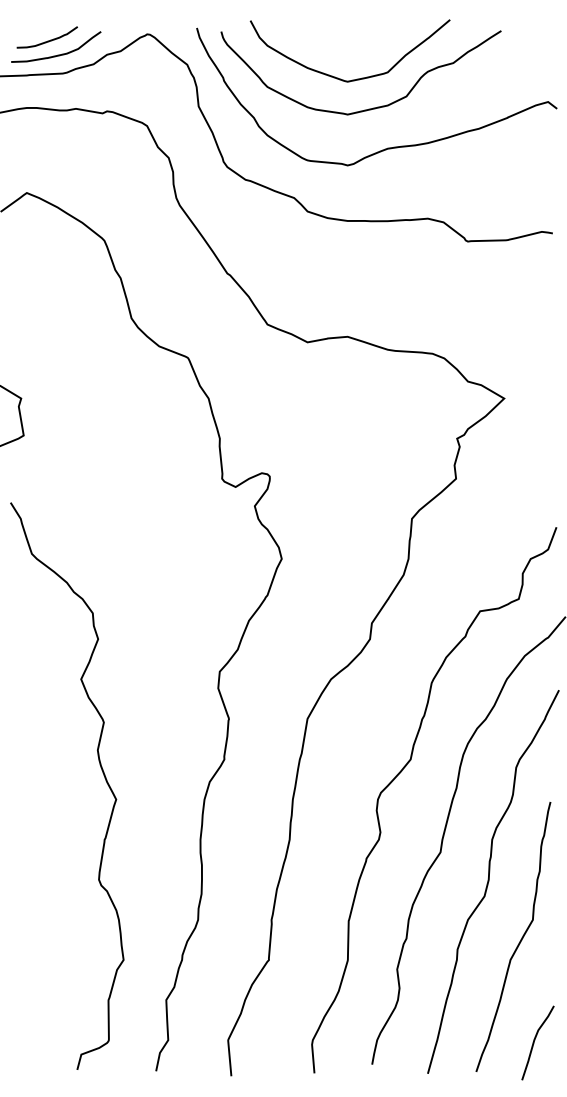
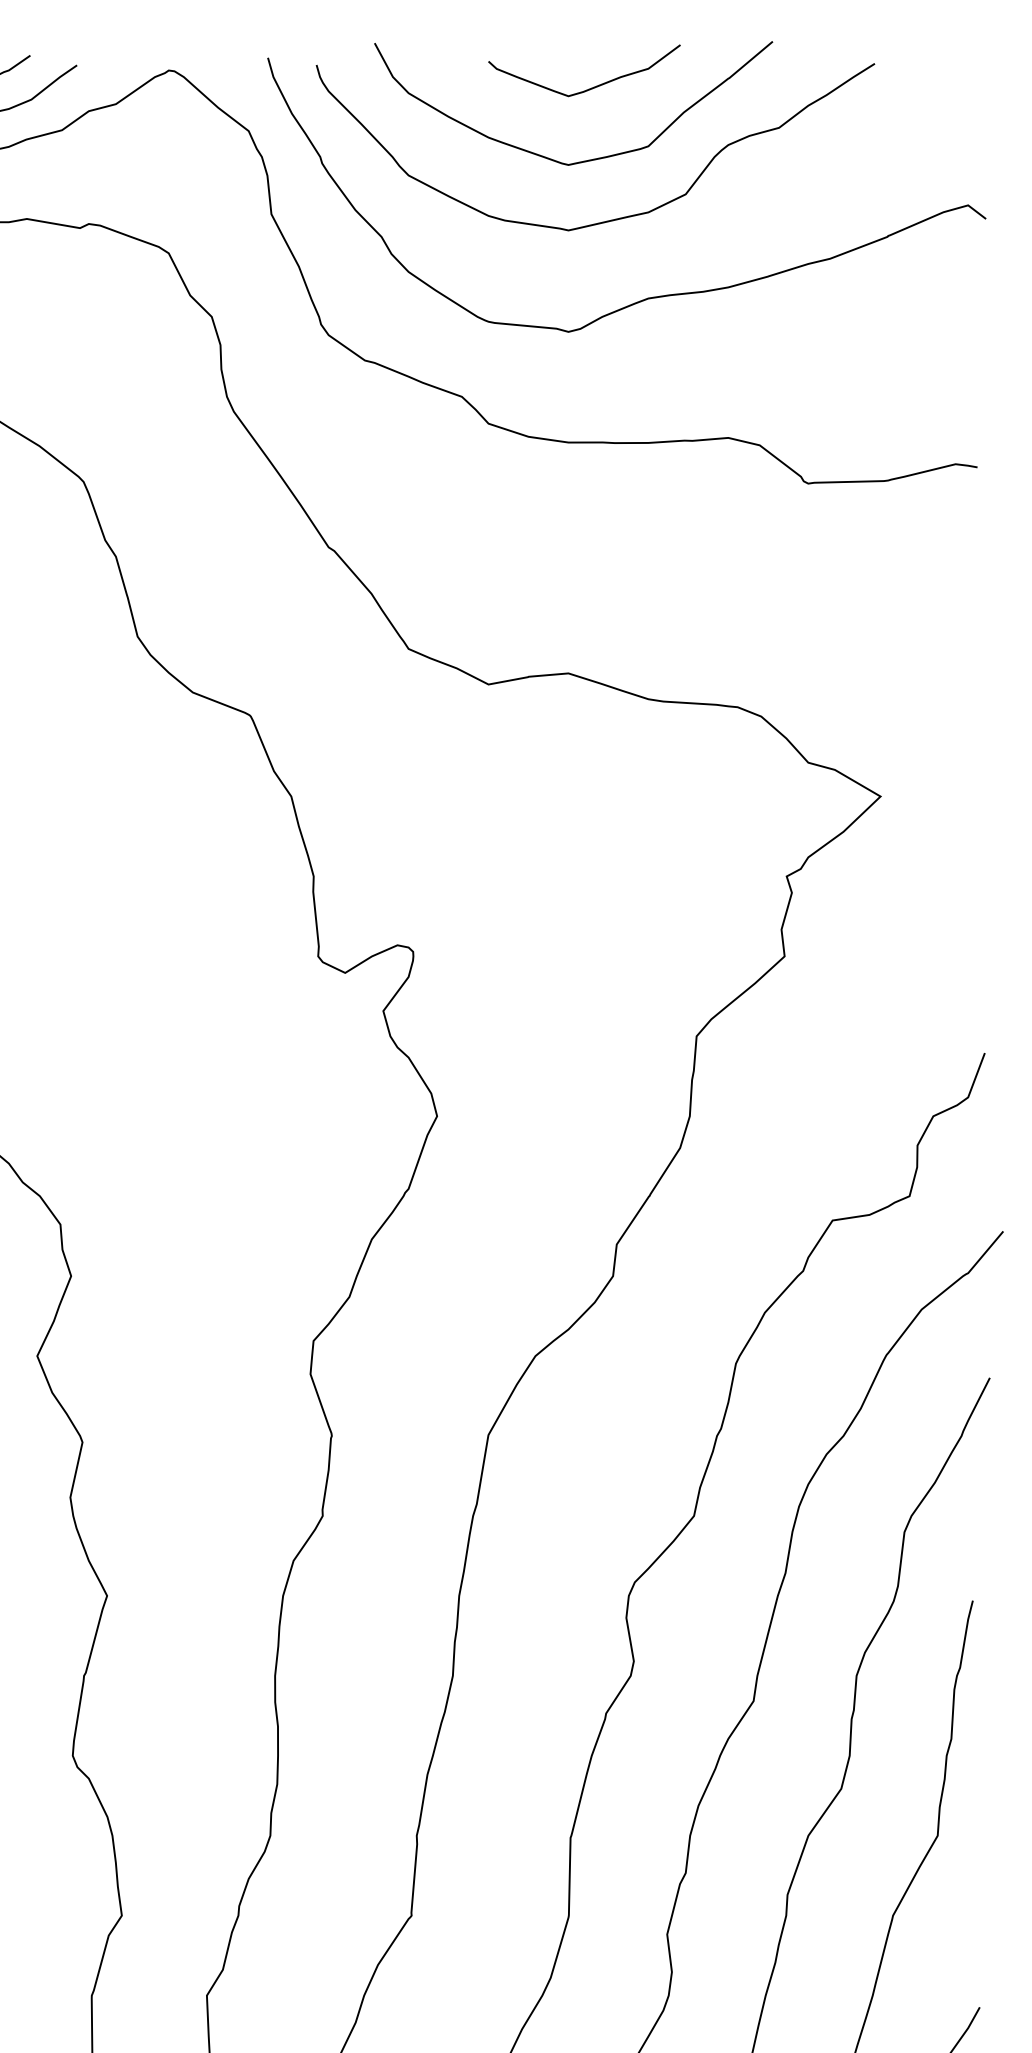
curve: (358, 42) -> (590, 86), added

